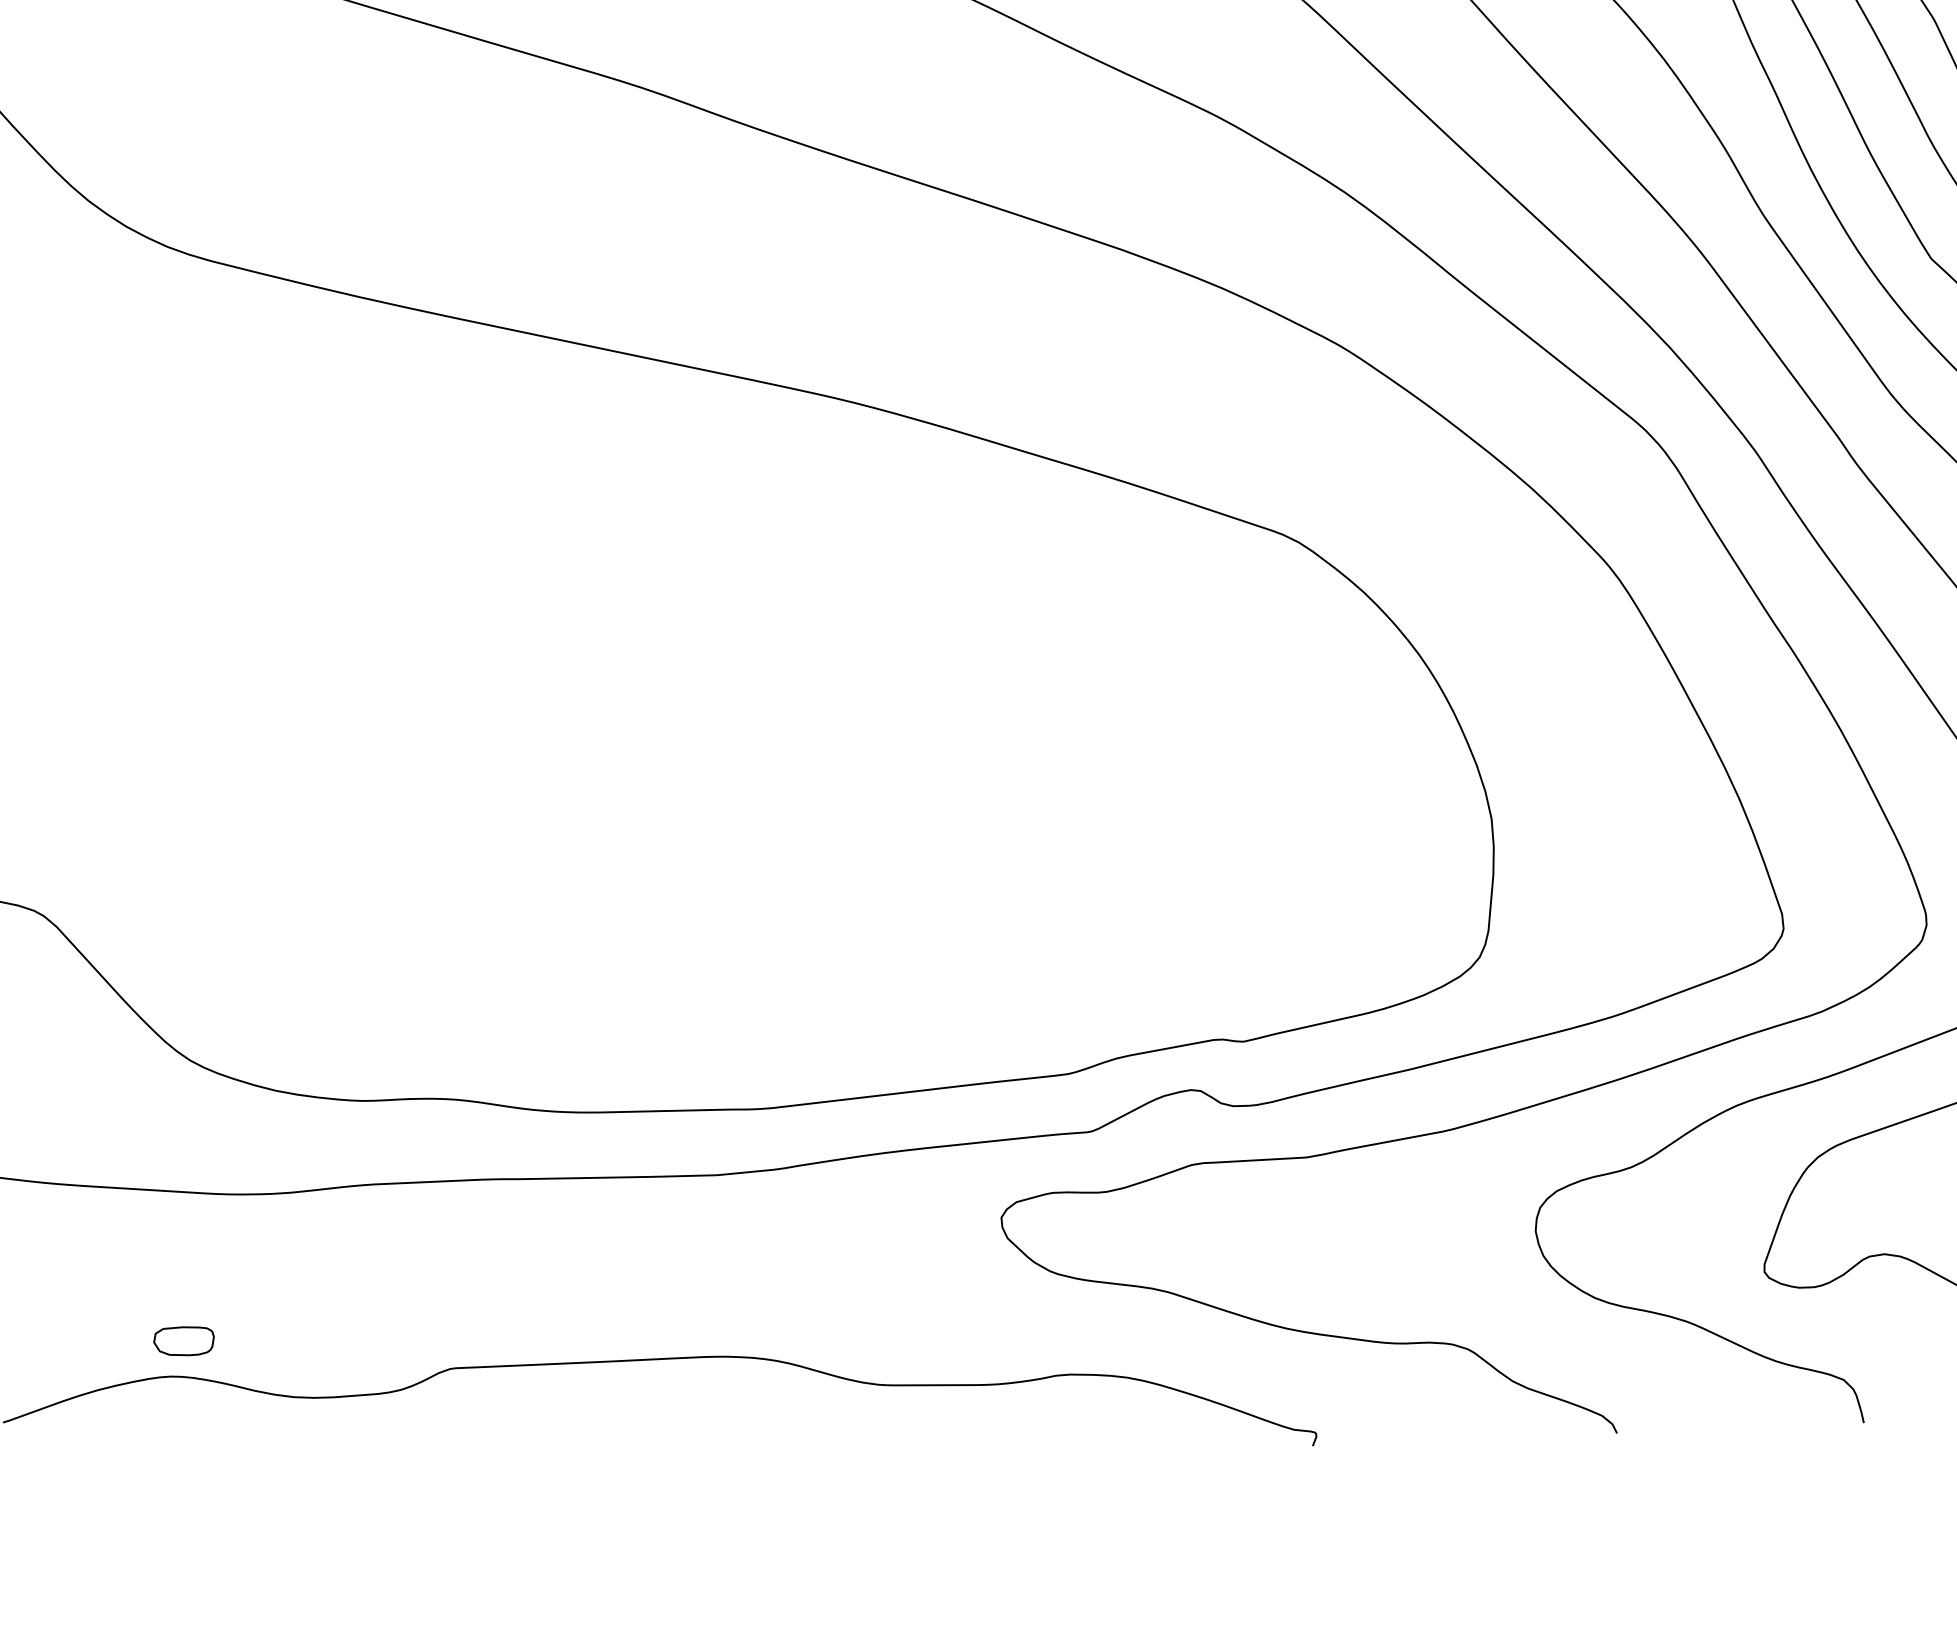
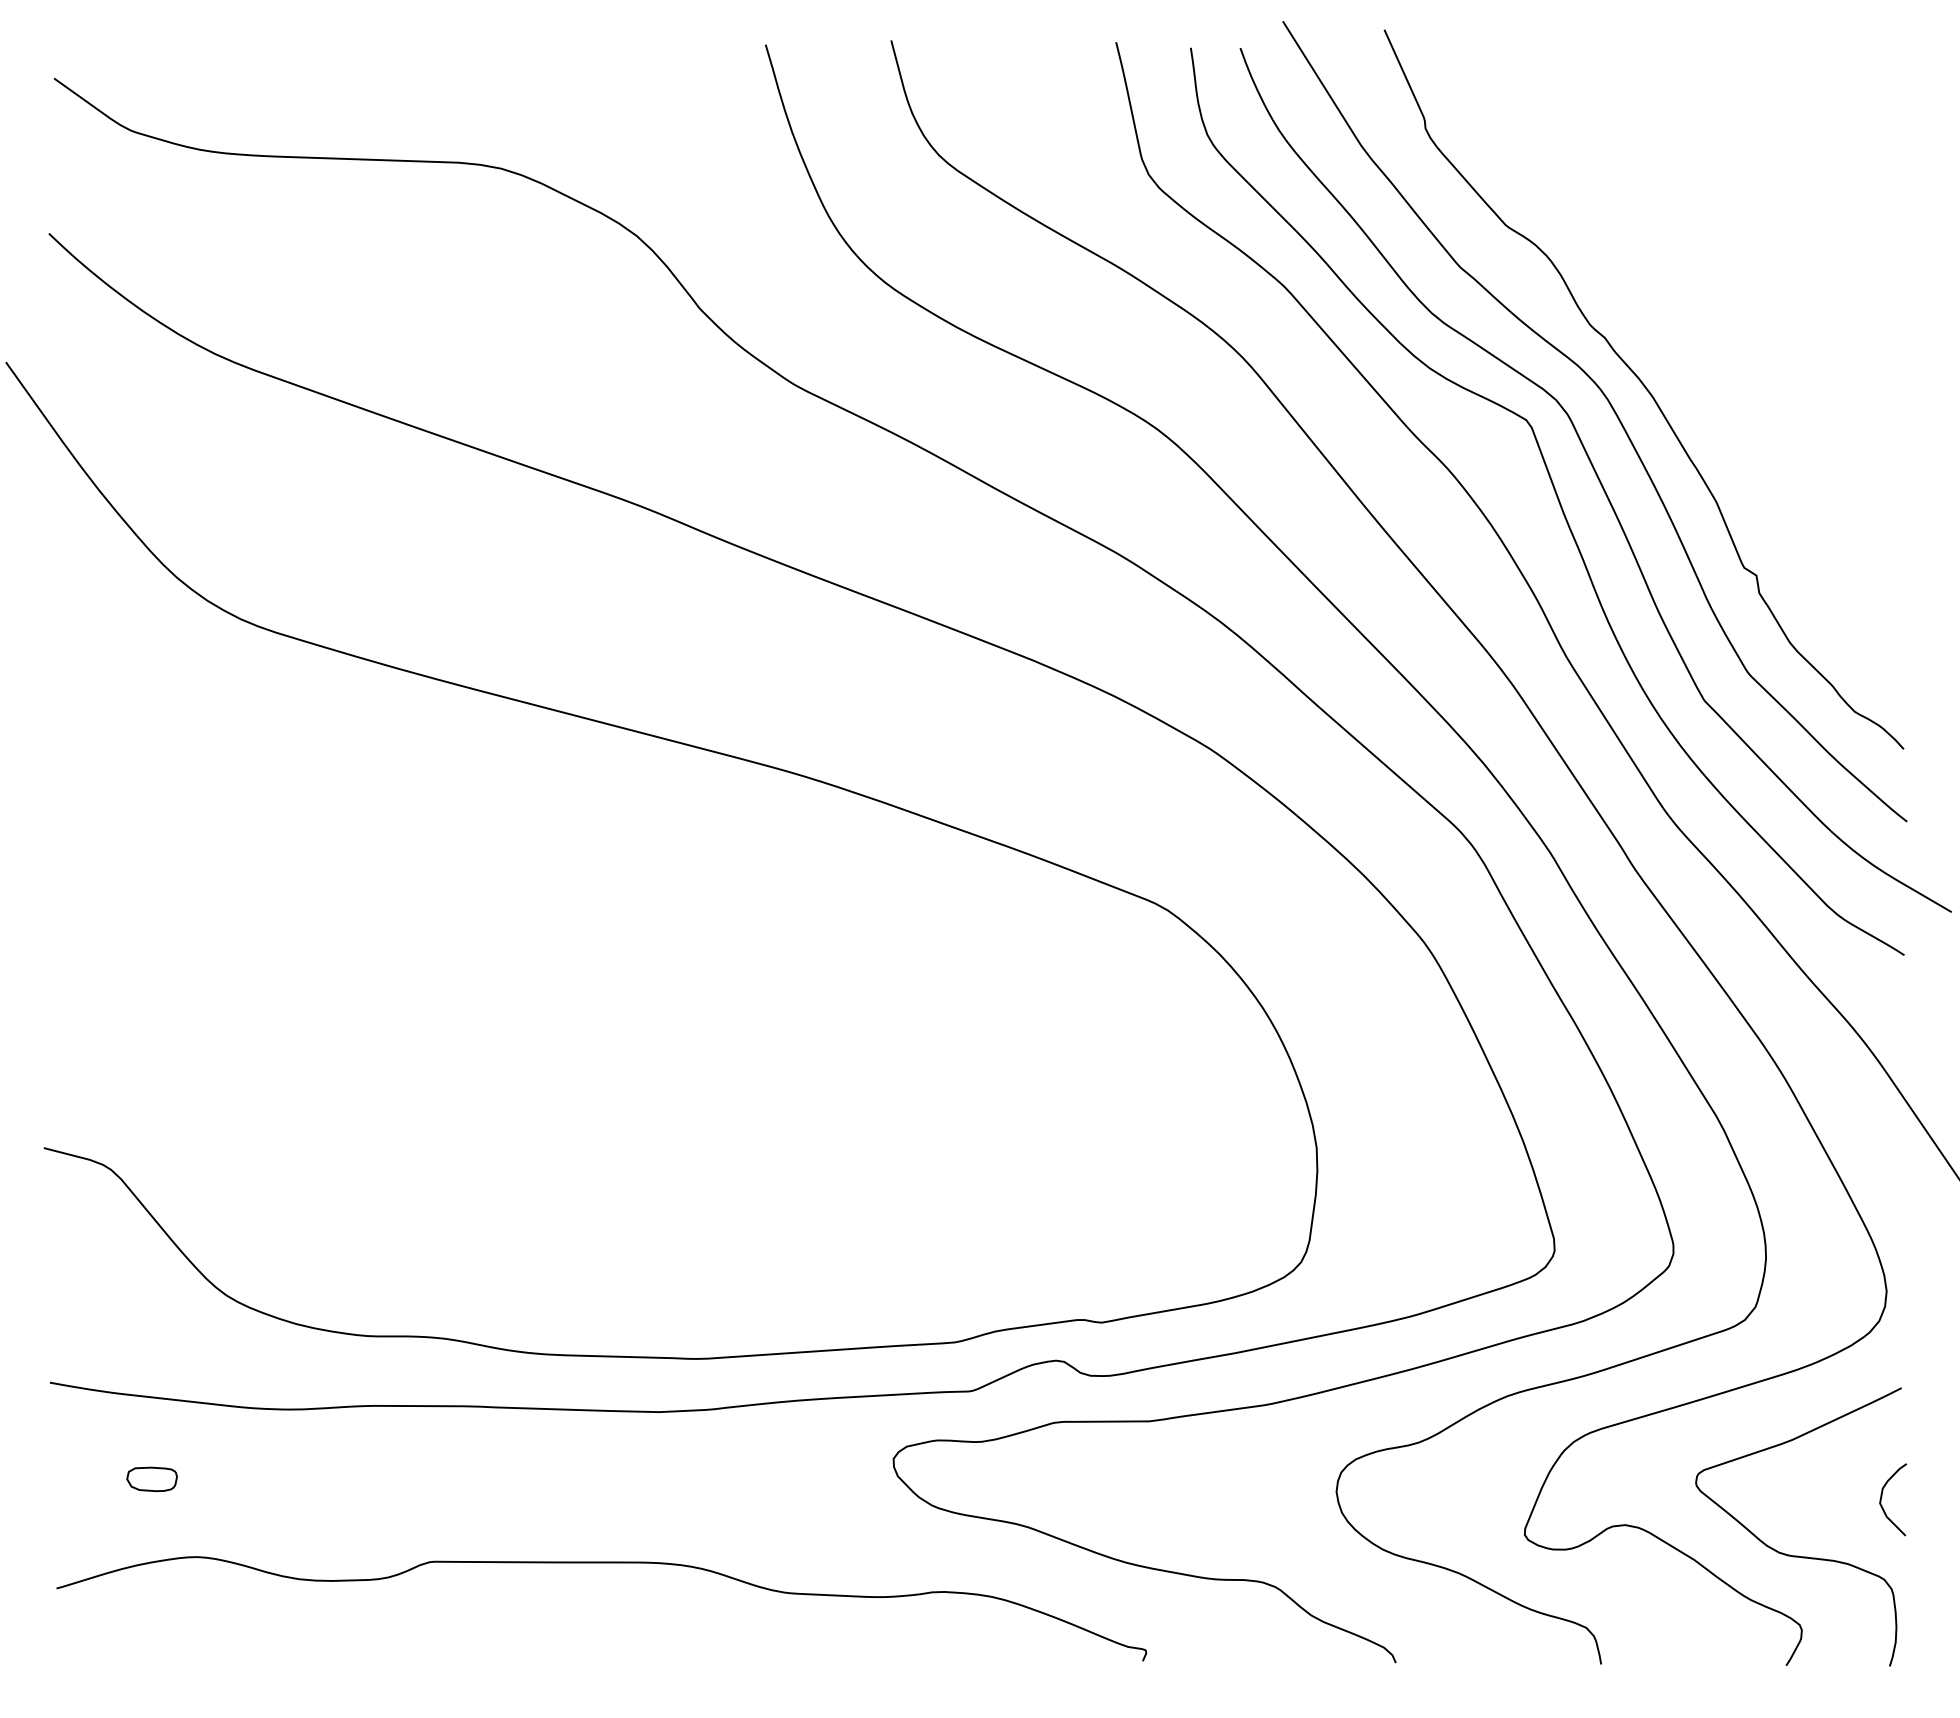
part: (183, 1341) -> (151, 1479), moved

